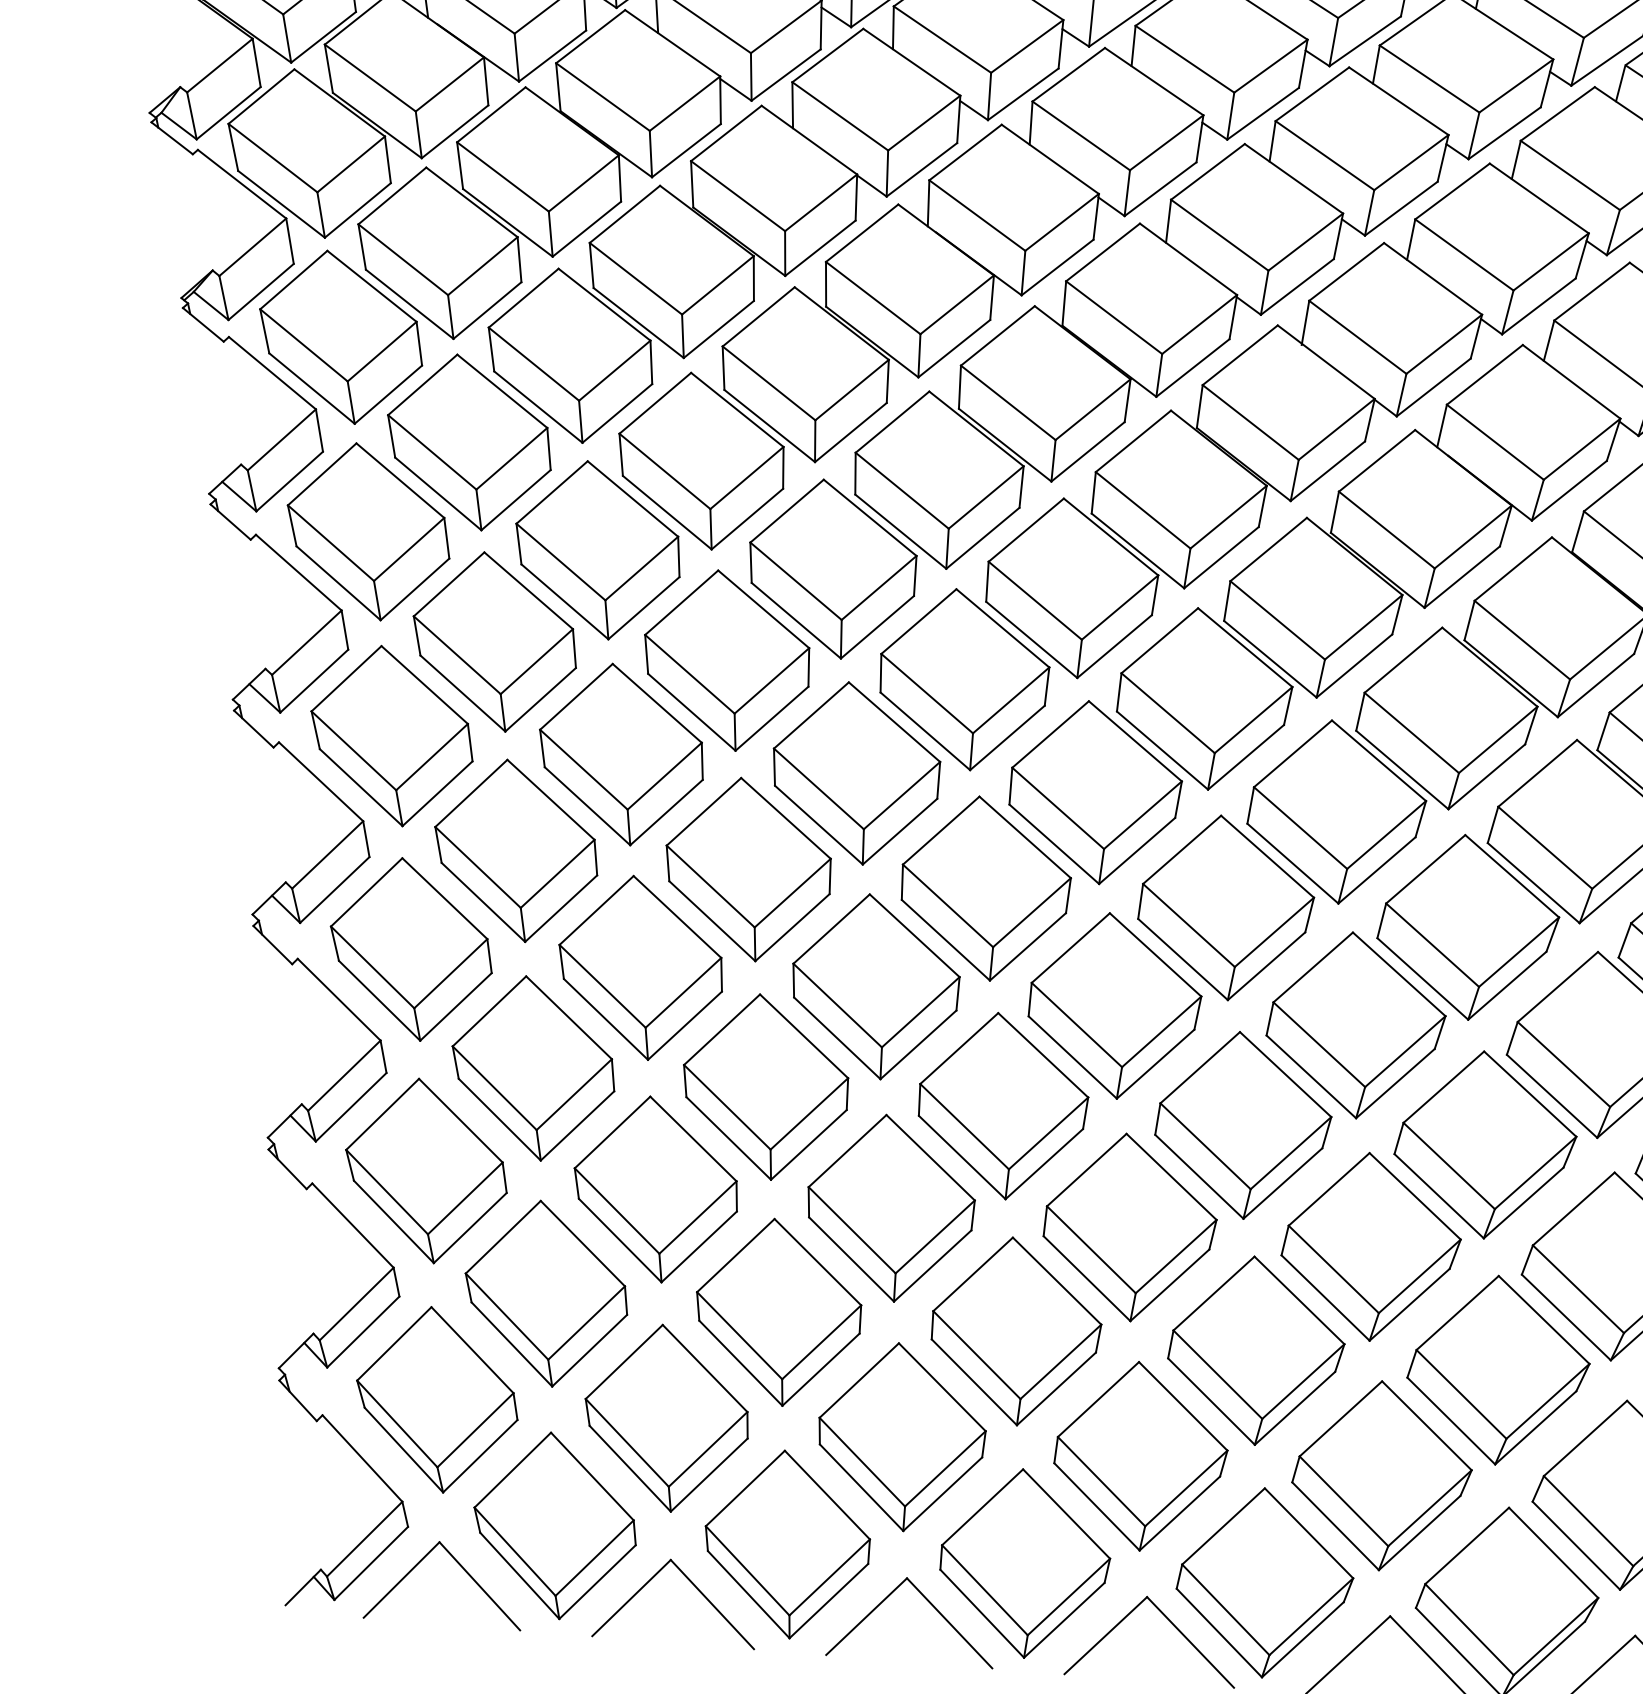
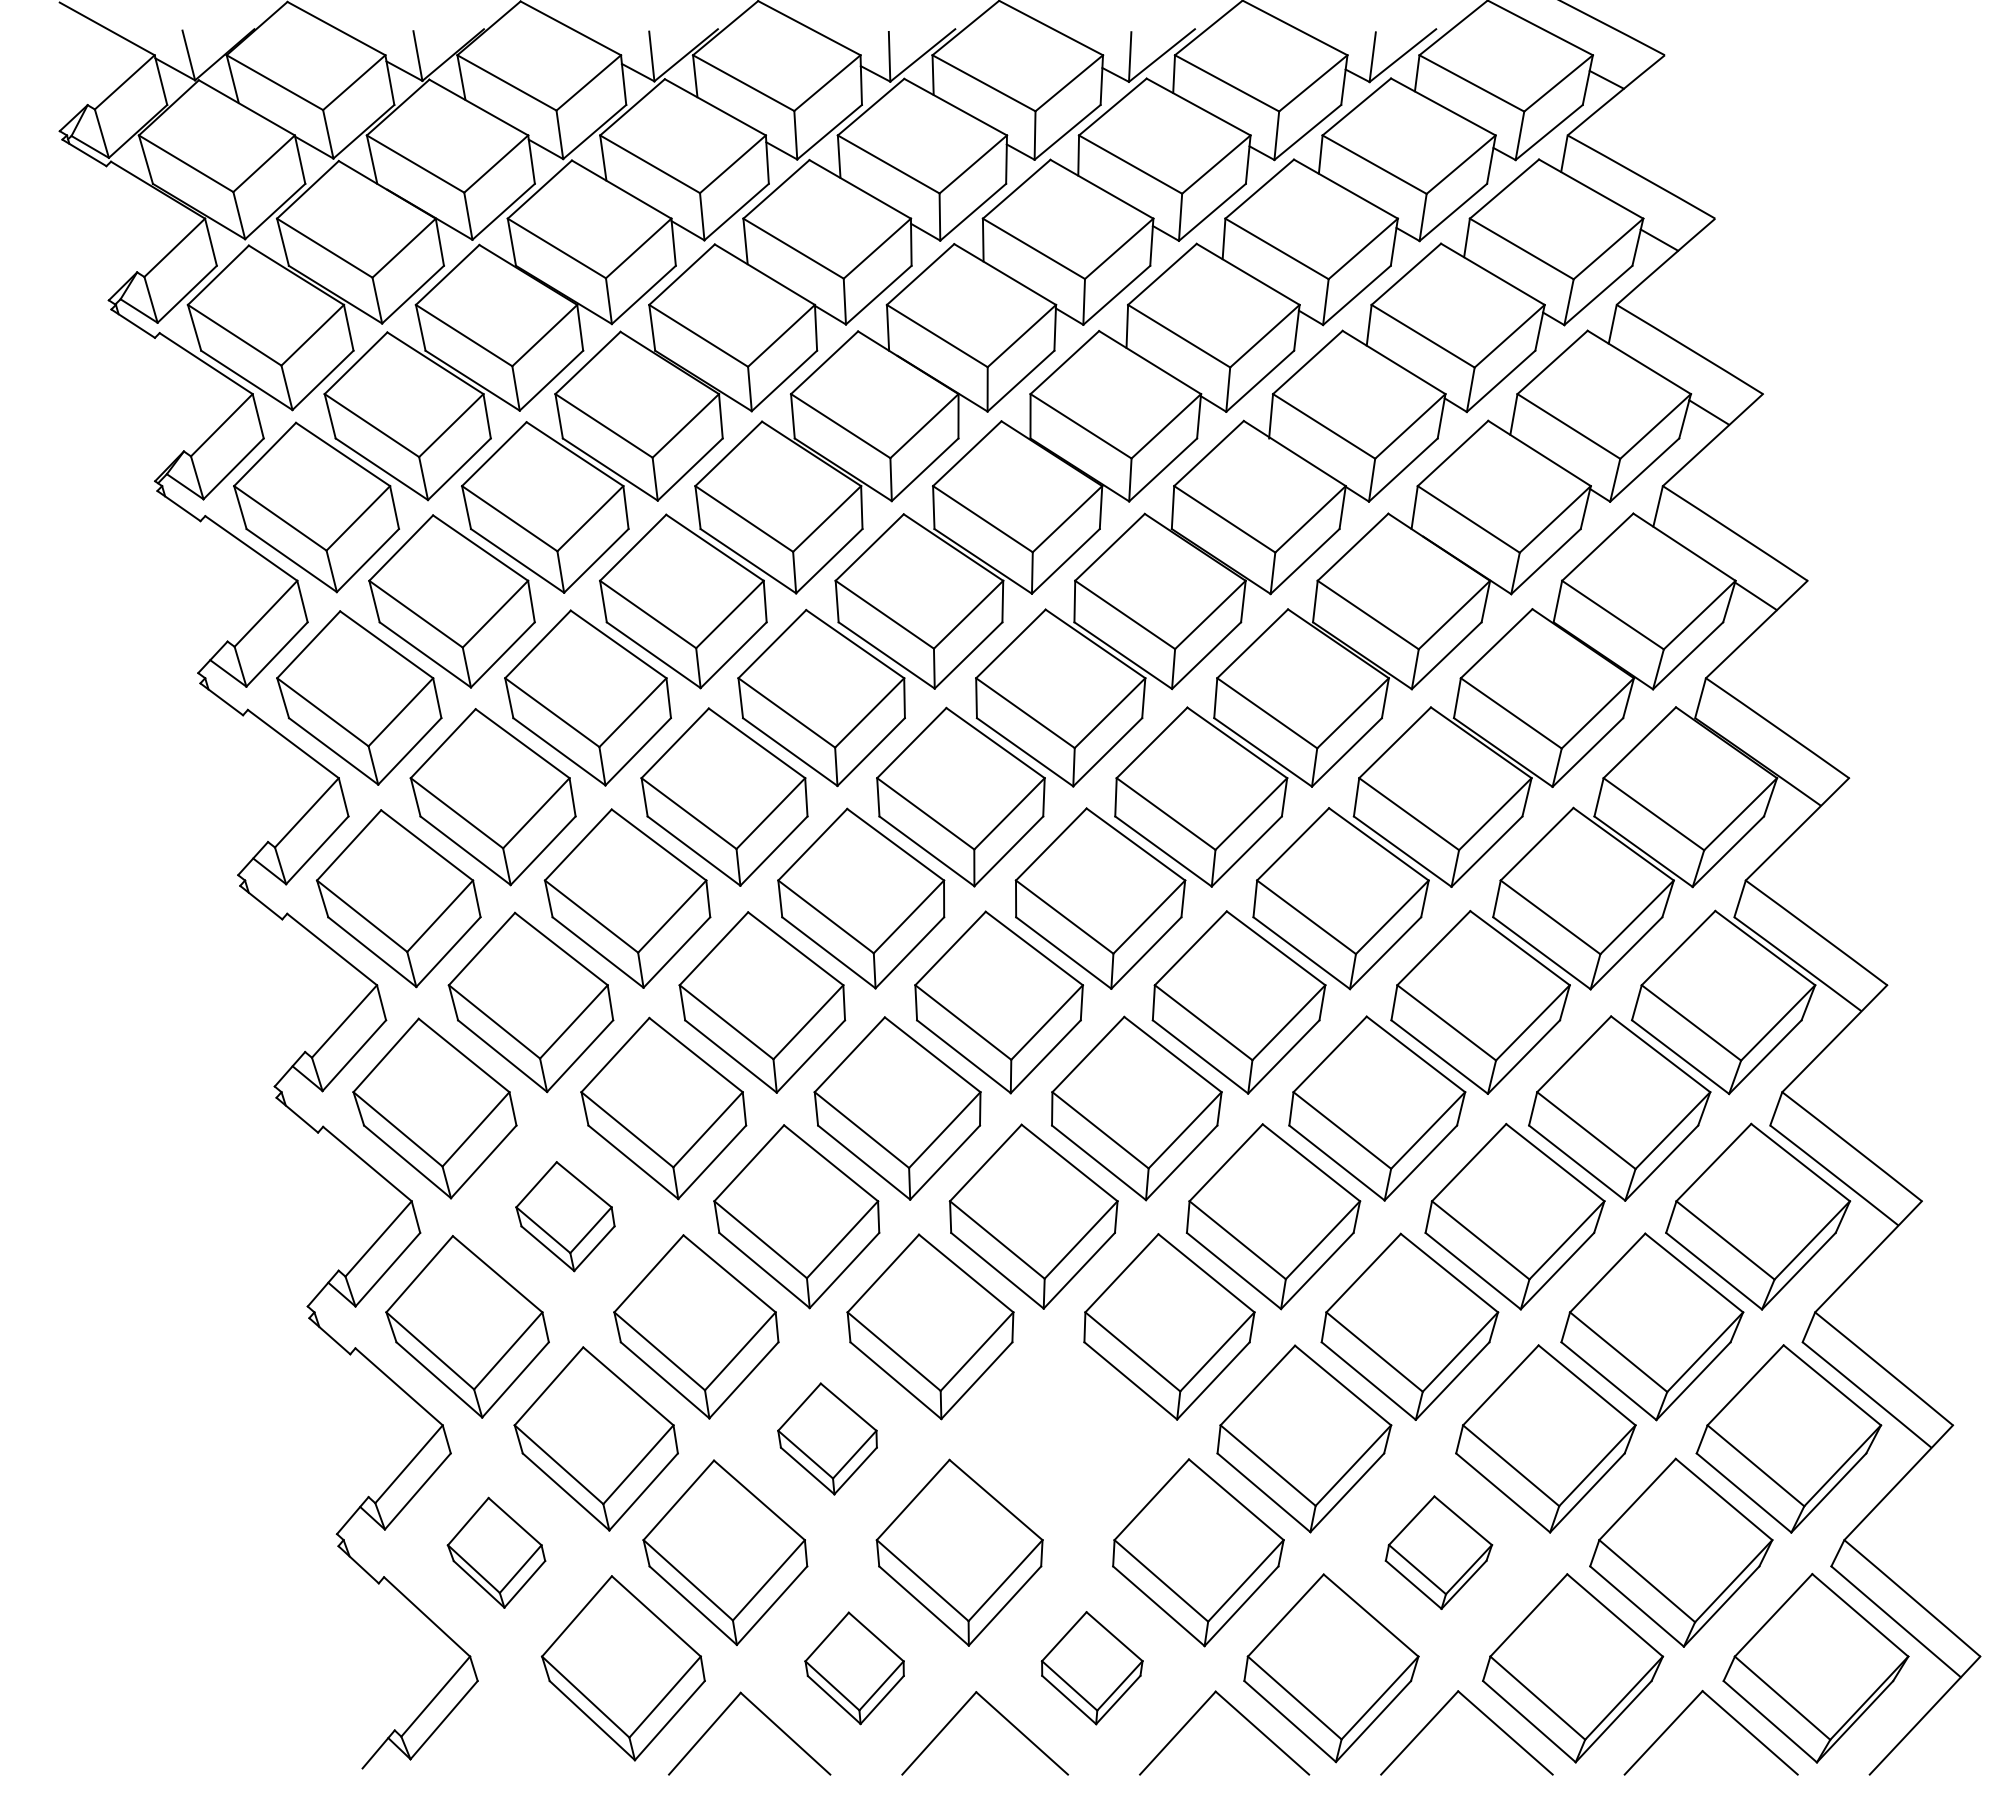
part: (533, 1068) -> (565, 1216), size x0.6
part: (778, 1311) -> (827, 1438), size x0.6
part: (1015, 1331) -> (1064, 1438), removed
part: (437, 1399) -> (496, 1552), size x0.6
part: (1381, 1475) -> (1438, 1552), size x0.6
part: (786, 1544) -> (854, 1668), size x0.6
part: (1025, 1562) -> (1092, 1667), size x0.6
part: (462, 1568) -> (534, 1717), removed

